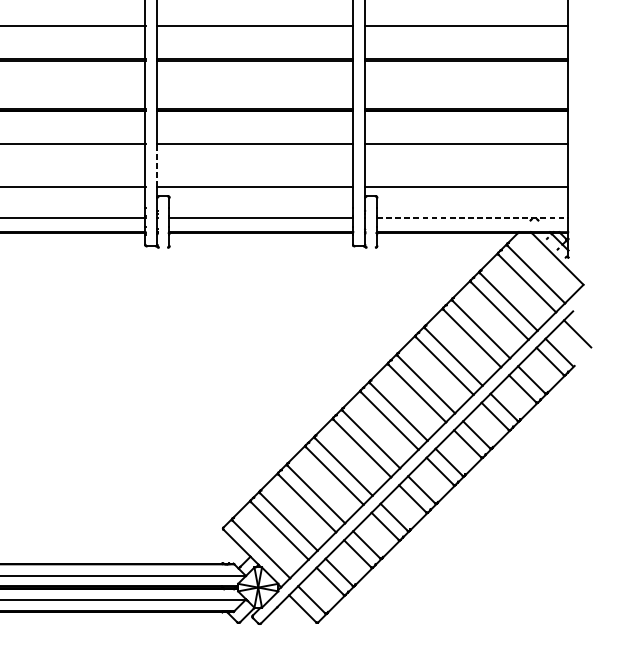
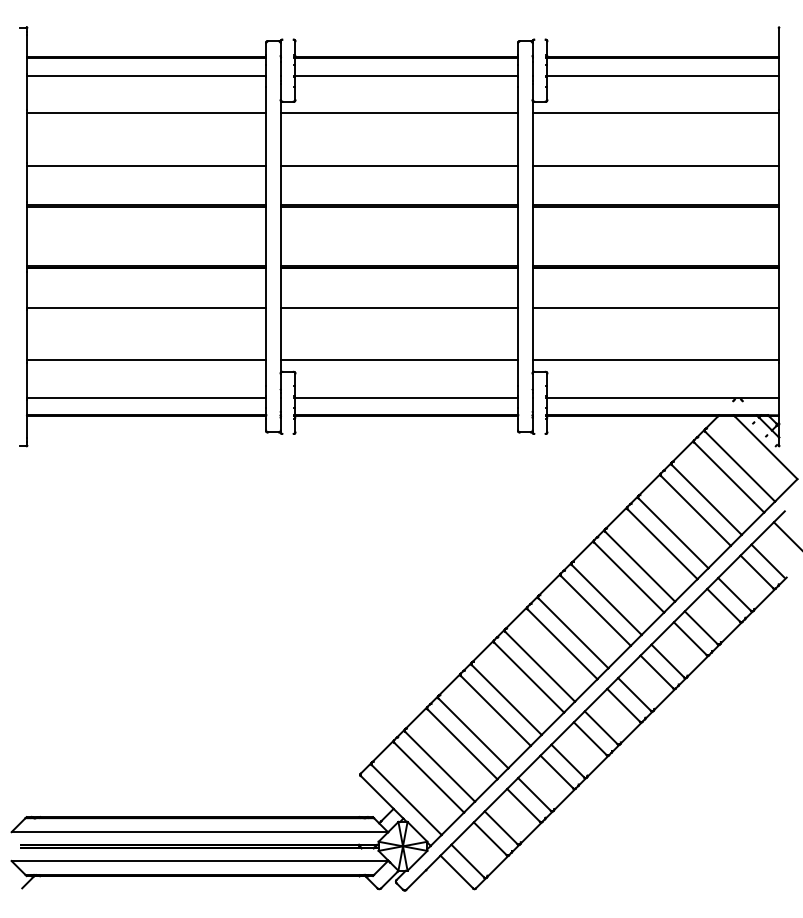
line: (157, 164) -> (280, 333), dashed -> solid
line: (473, 217) -> (663, 397), dashed -> solid

